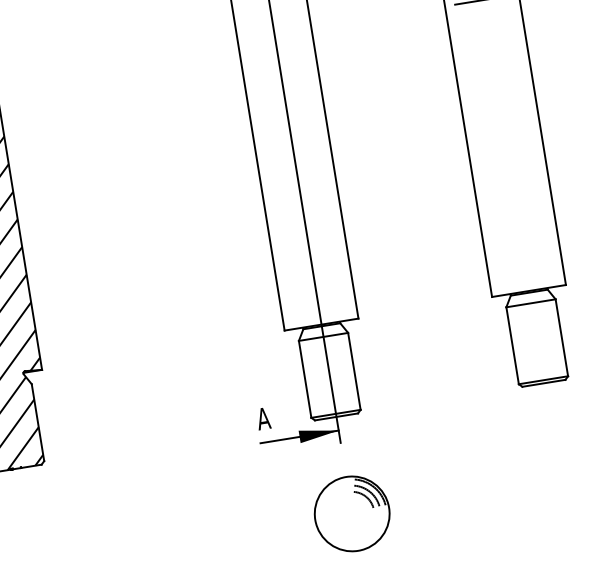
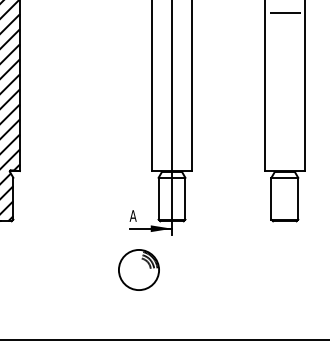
part: (351, 513) -> (138, 269), moved

